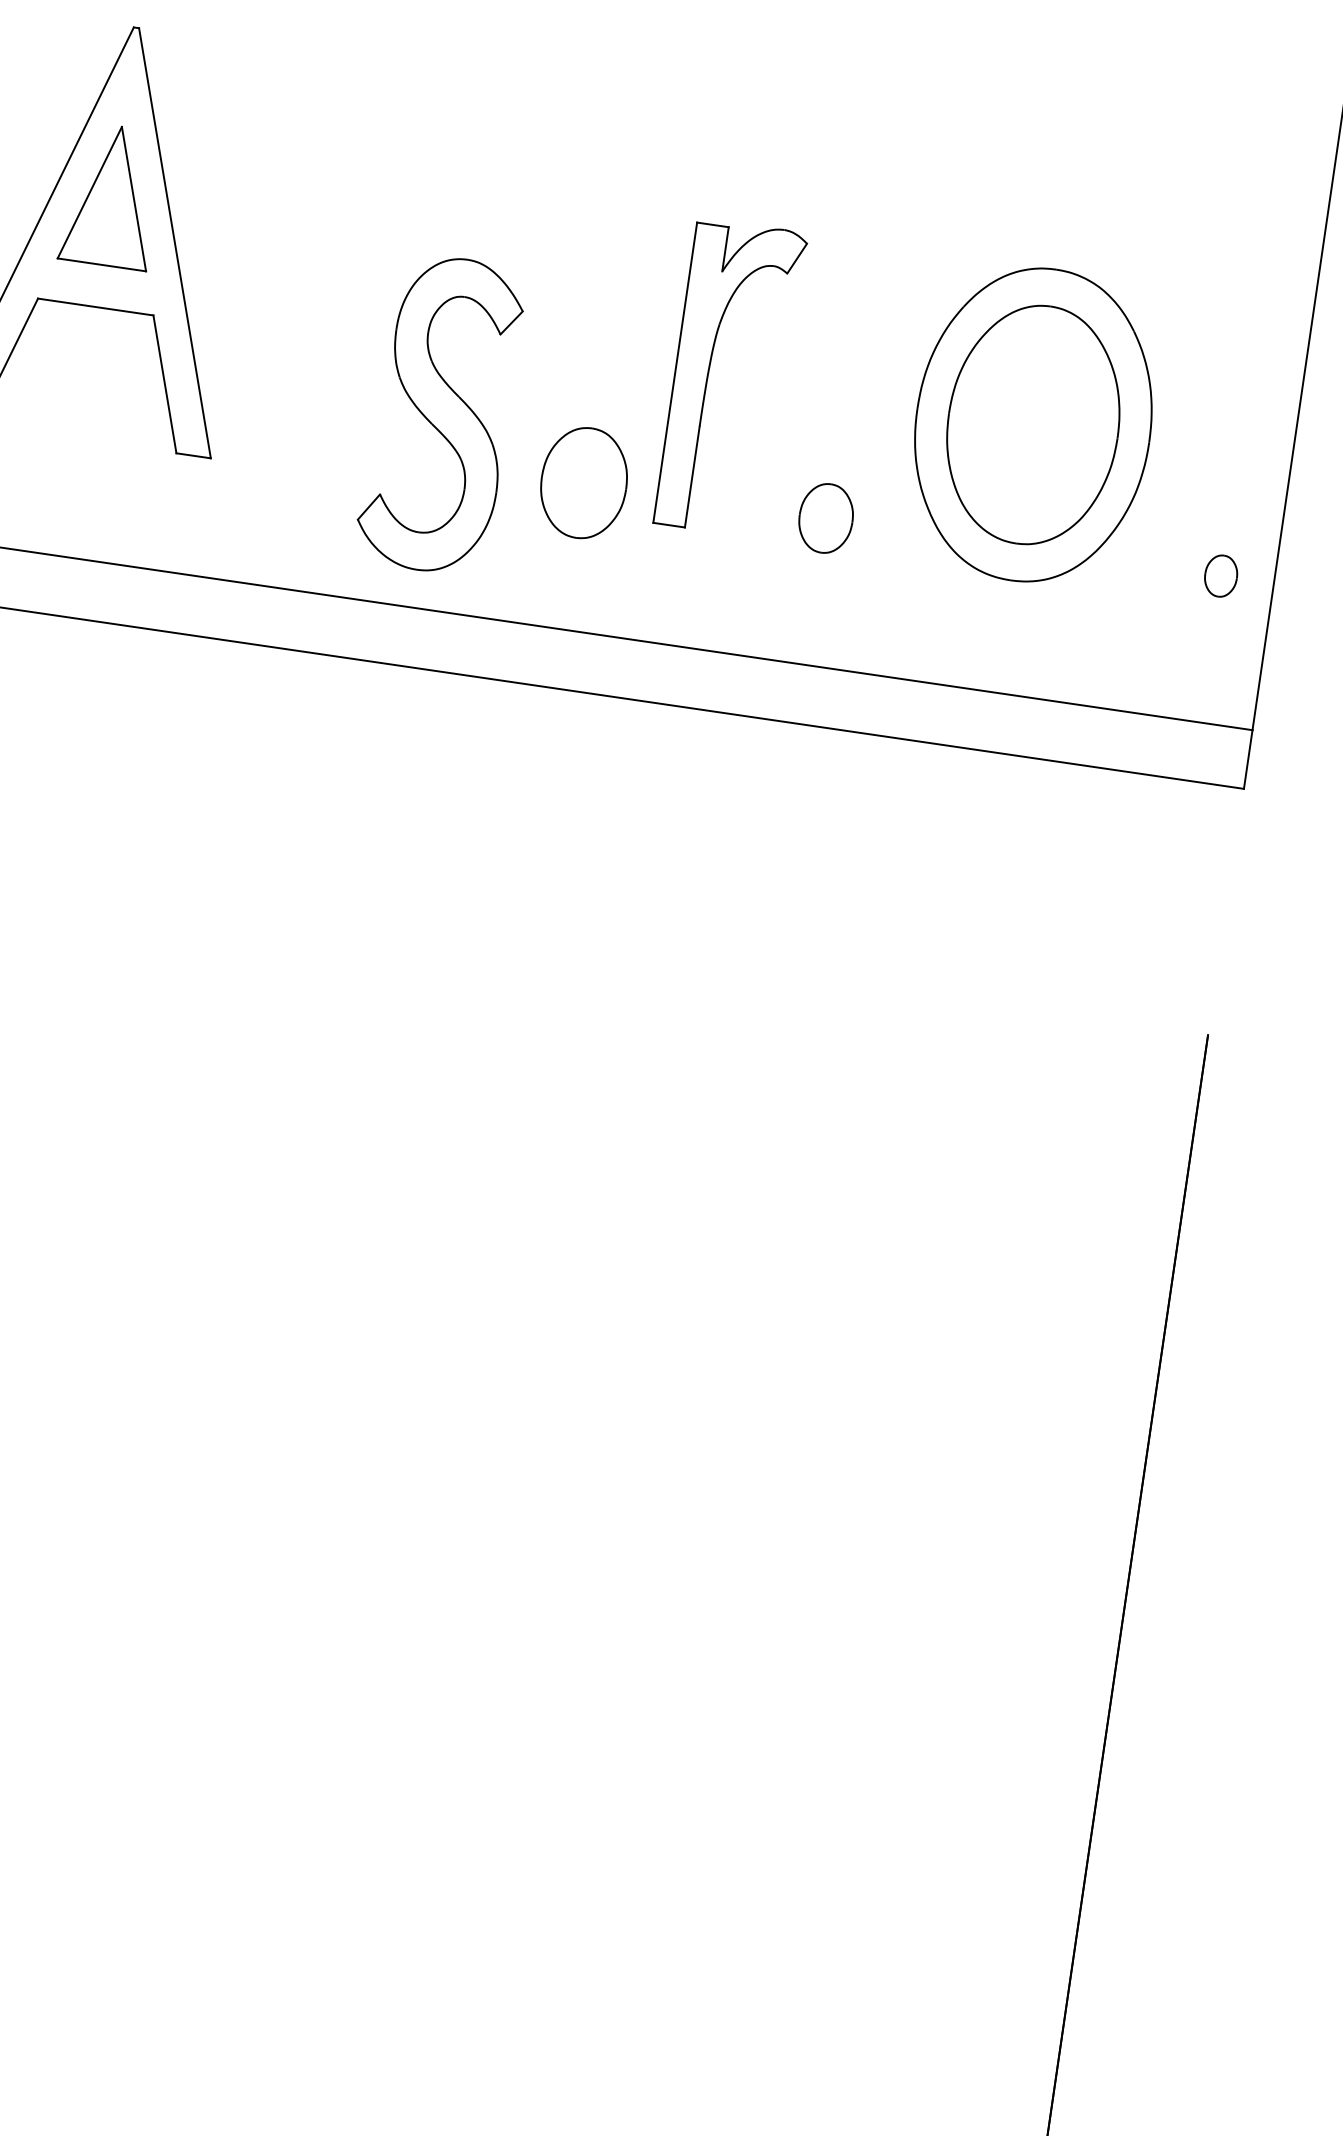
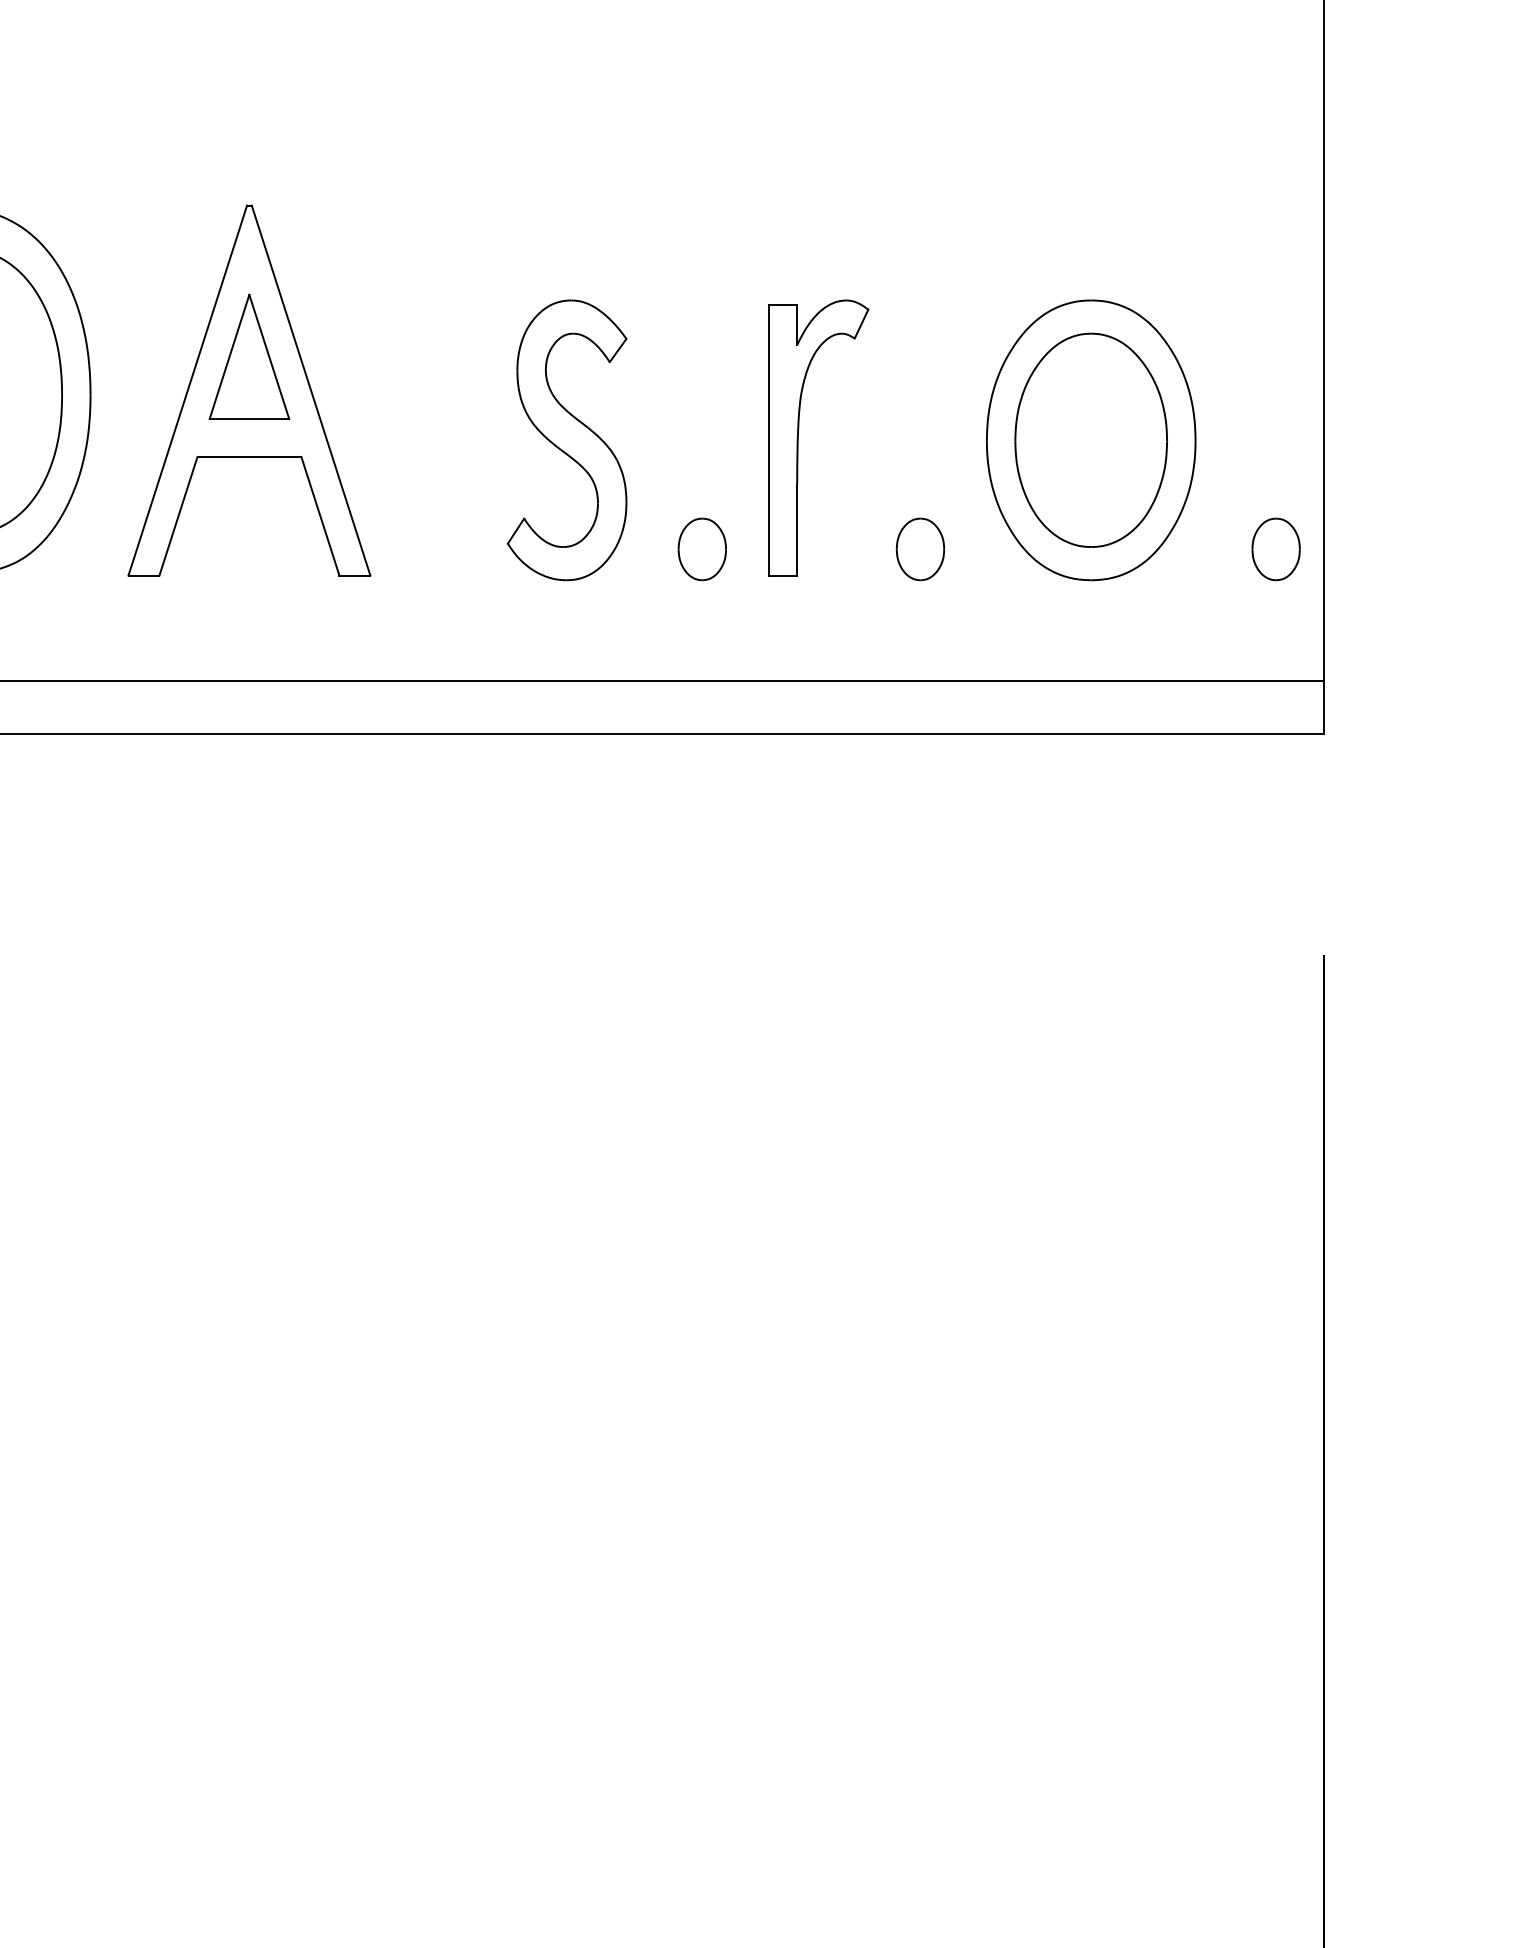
part: (439, 414) -> (566, 440), moved
part: (582, 483) -> (701, 549), size x0.62
part: (1220, 576) -> (1275, 549), size x1.67

